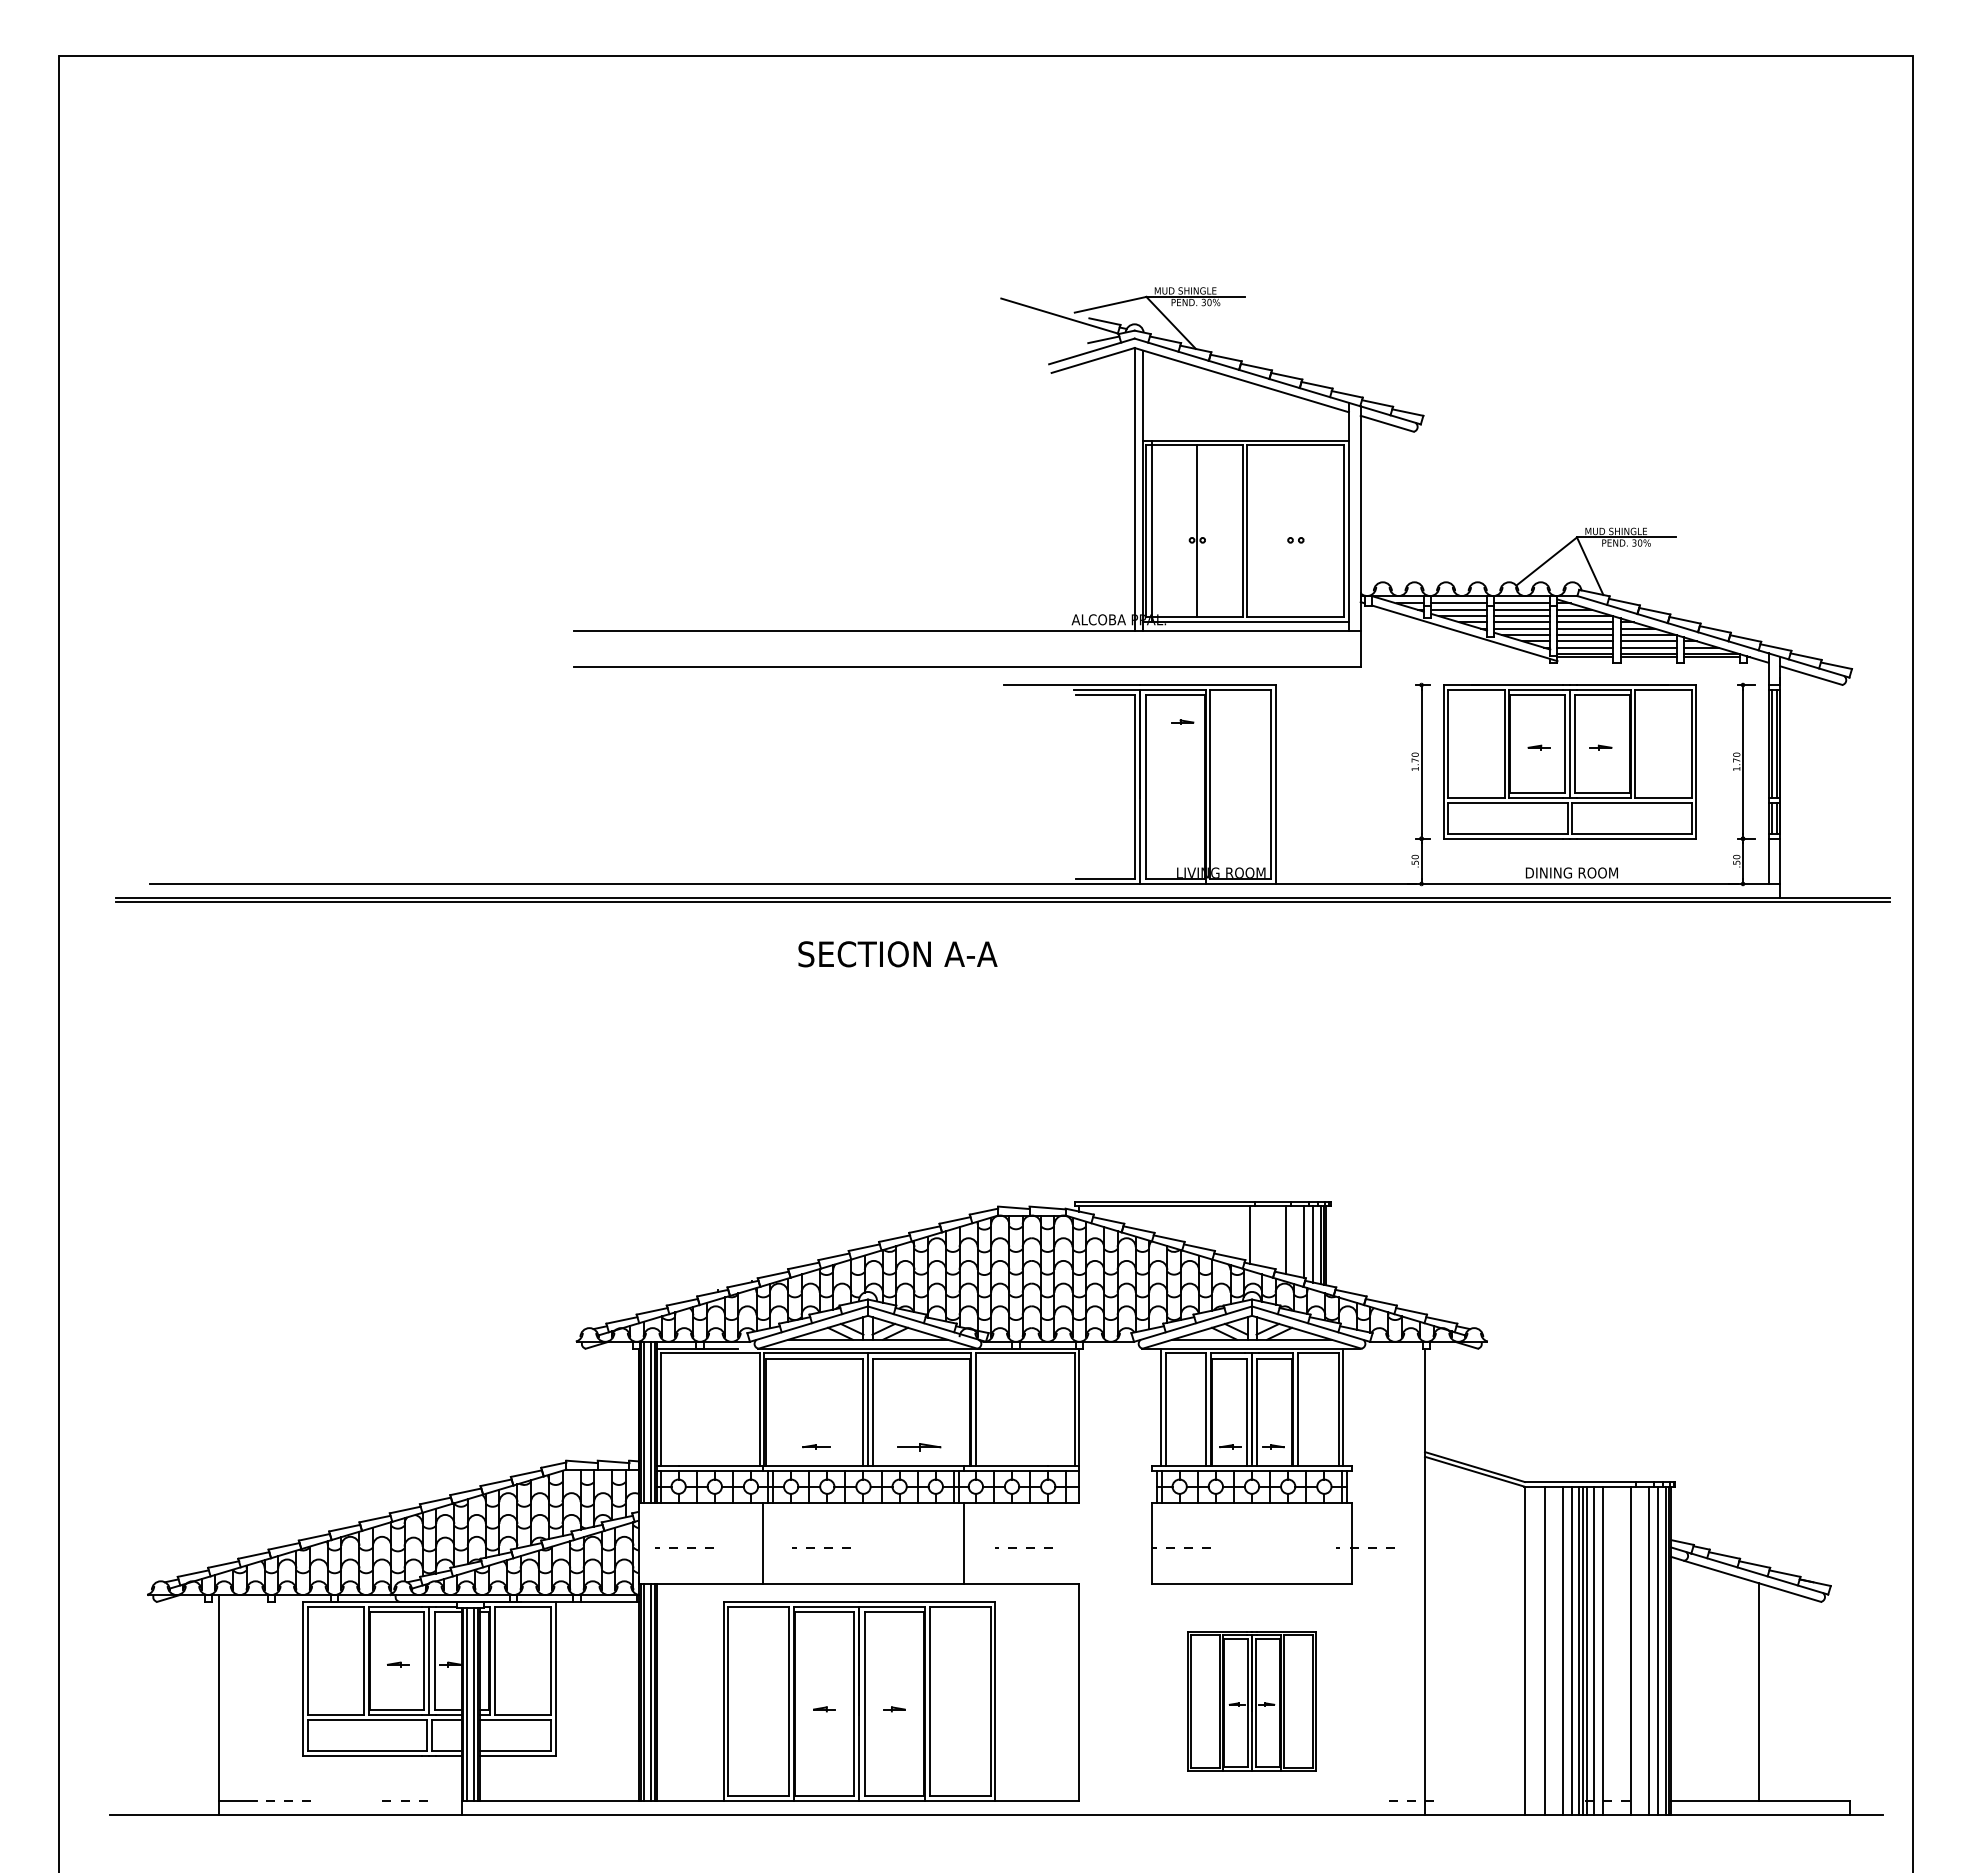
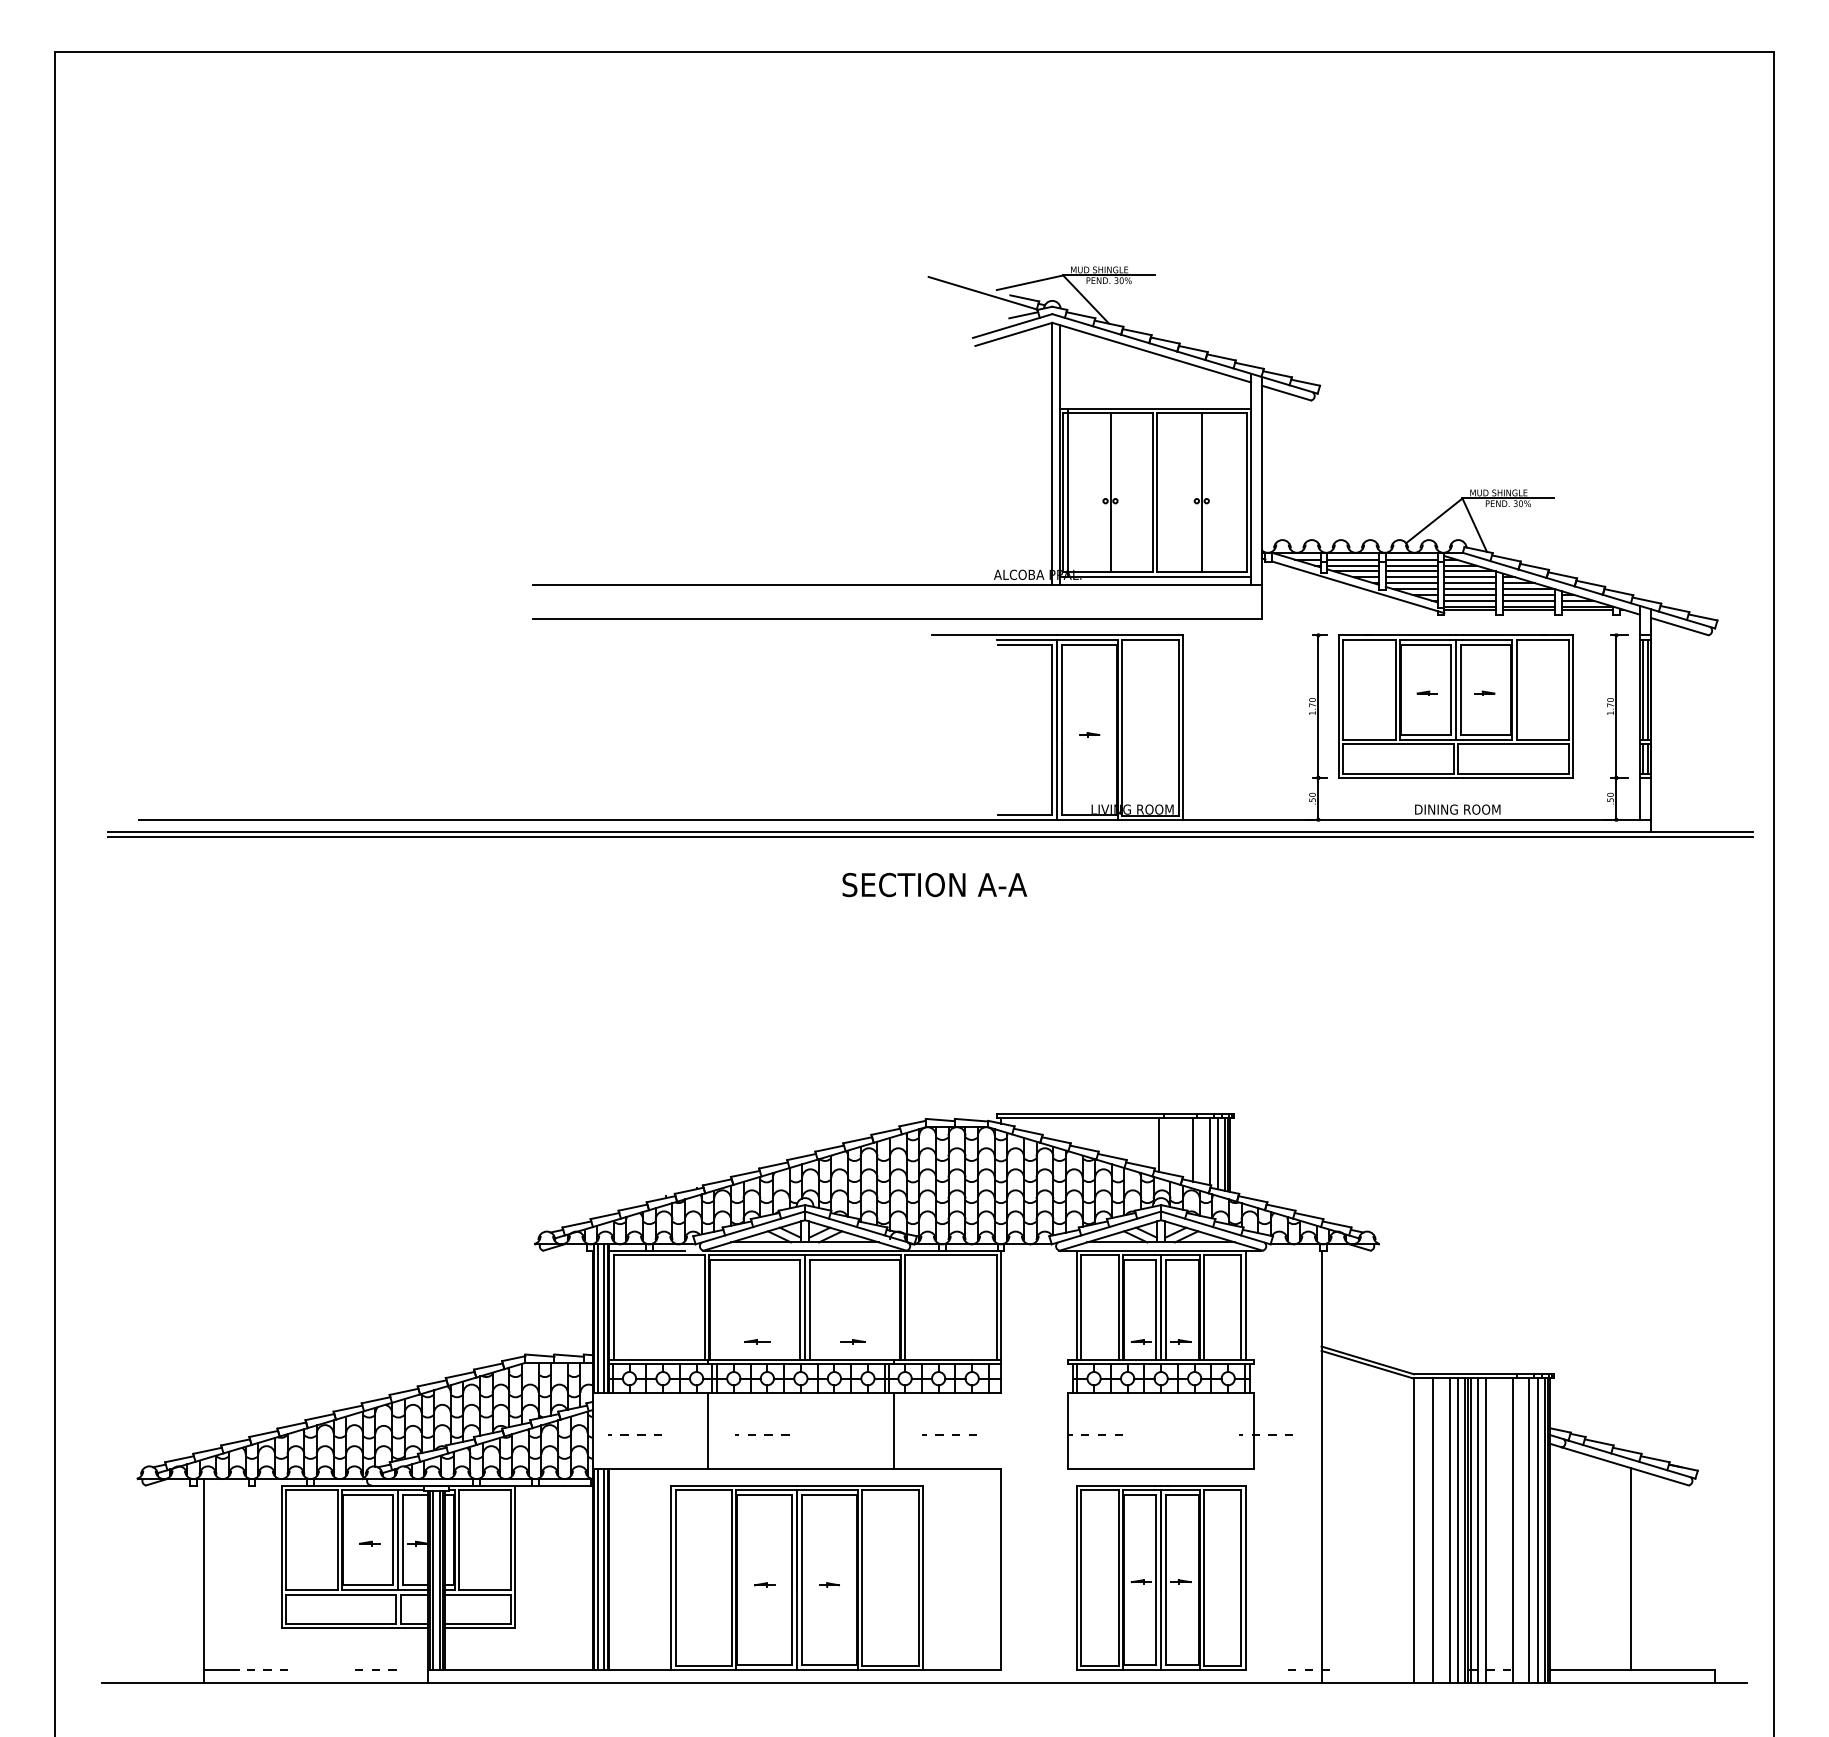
line: (1295, 531) -> (1201, 492), added
part: (1182, 721) -> (1089, 734), moved
text: (897, 954) -> (934, 885), moved
part: (919, 1446) -> (852, 1341), size x0.62
part: (1251, 1701) -> (1160, 1577), size x1.43

